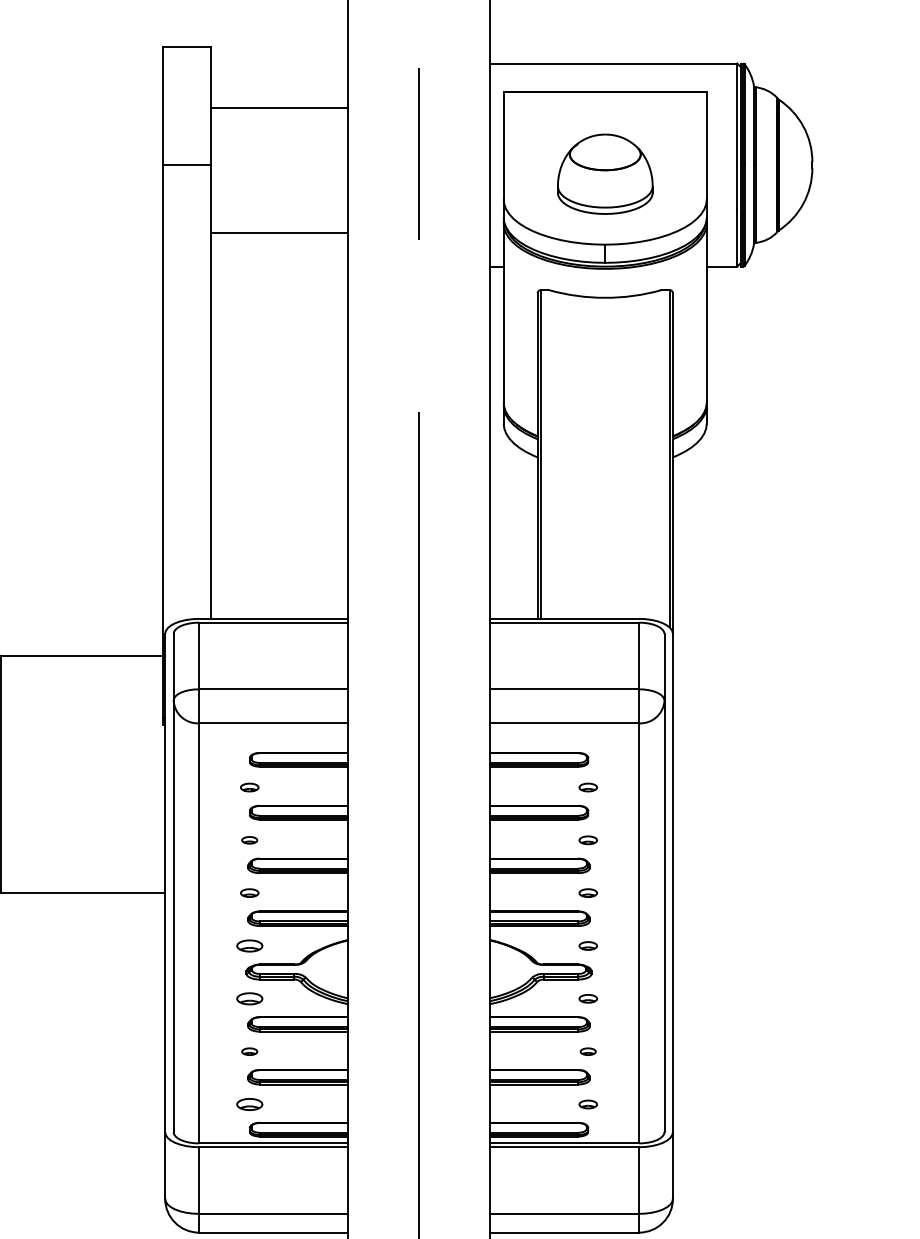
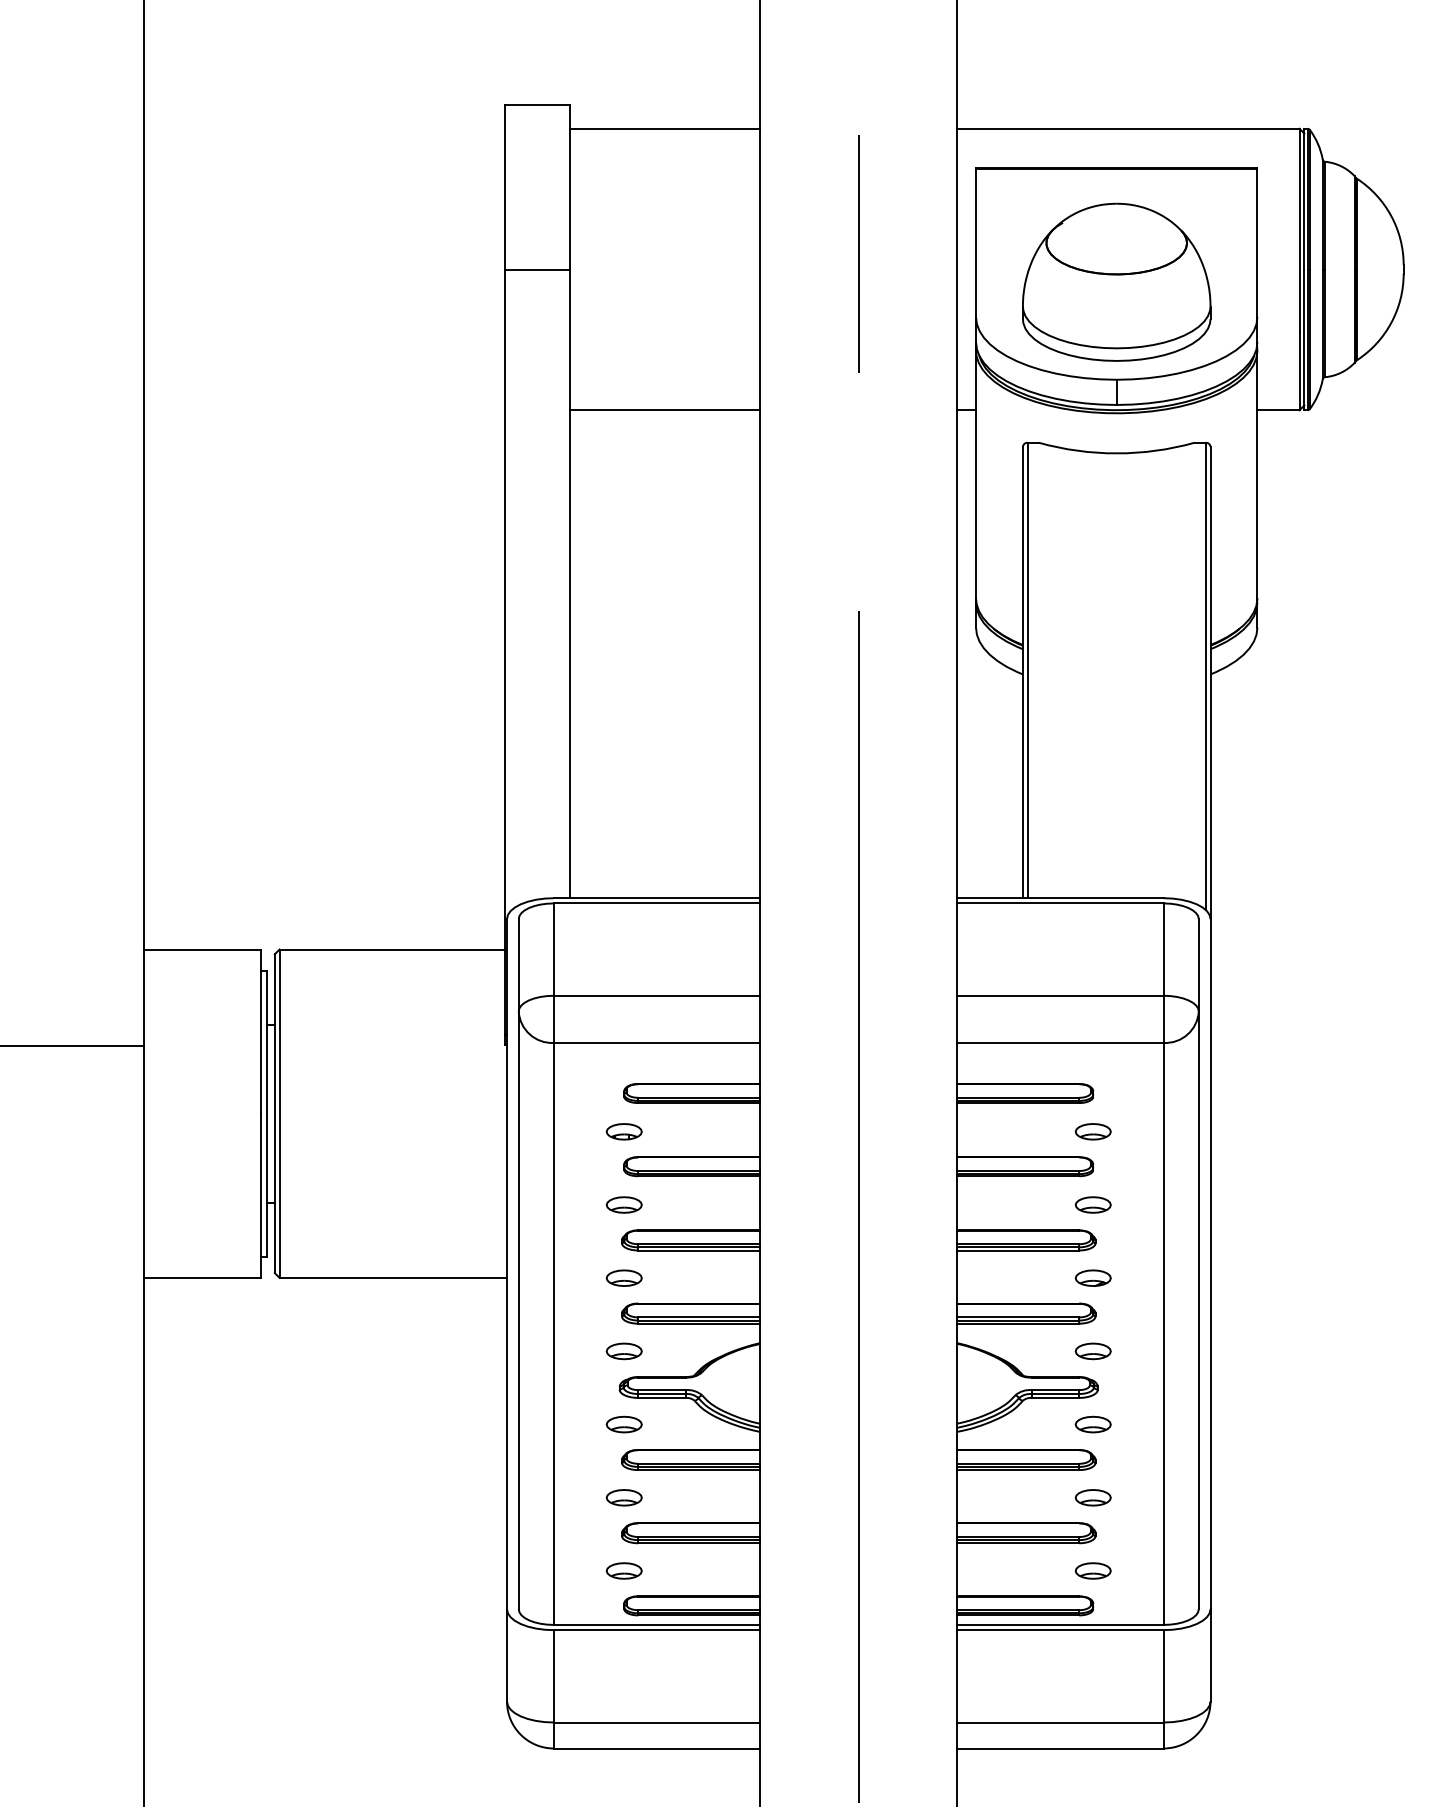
line: (279, 107) -> (665, 128), moved
part: (605, 173) -> (1116, 281), size x1.43
line: (279, 233) -> (665, 410), moved
part: (249, 787) -> (623, 1131), size x1.43
part: (587, 787) -> (1092, 1131), size x1.43
part: (249, 839) -> (623, 1204), size x1.67
part: (587, 839) -> (1092, 1204), size x1.43
part: (249, 892) -> (623, 1277), size x1.43
part: (587, 892) -> (1092, 1277), size x1.43
part: (587, 946) -> (1092, 1351), size x1.43
part: (587, 998) -> (1092, 1424), size x1.43
part: (249, 1051) -> (623, 1497), size x1.67
part: (587, 1051) -> (1092, 1497), size x1.67
part: (587, 1104) -> (1092, 1570), size x1.43

